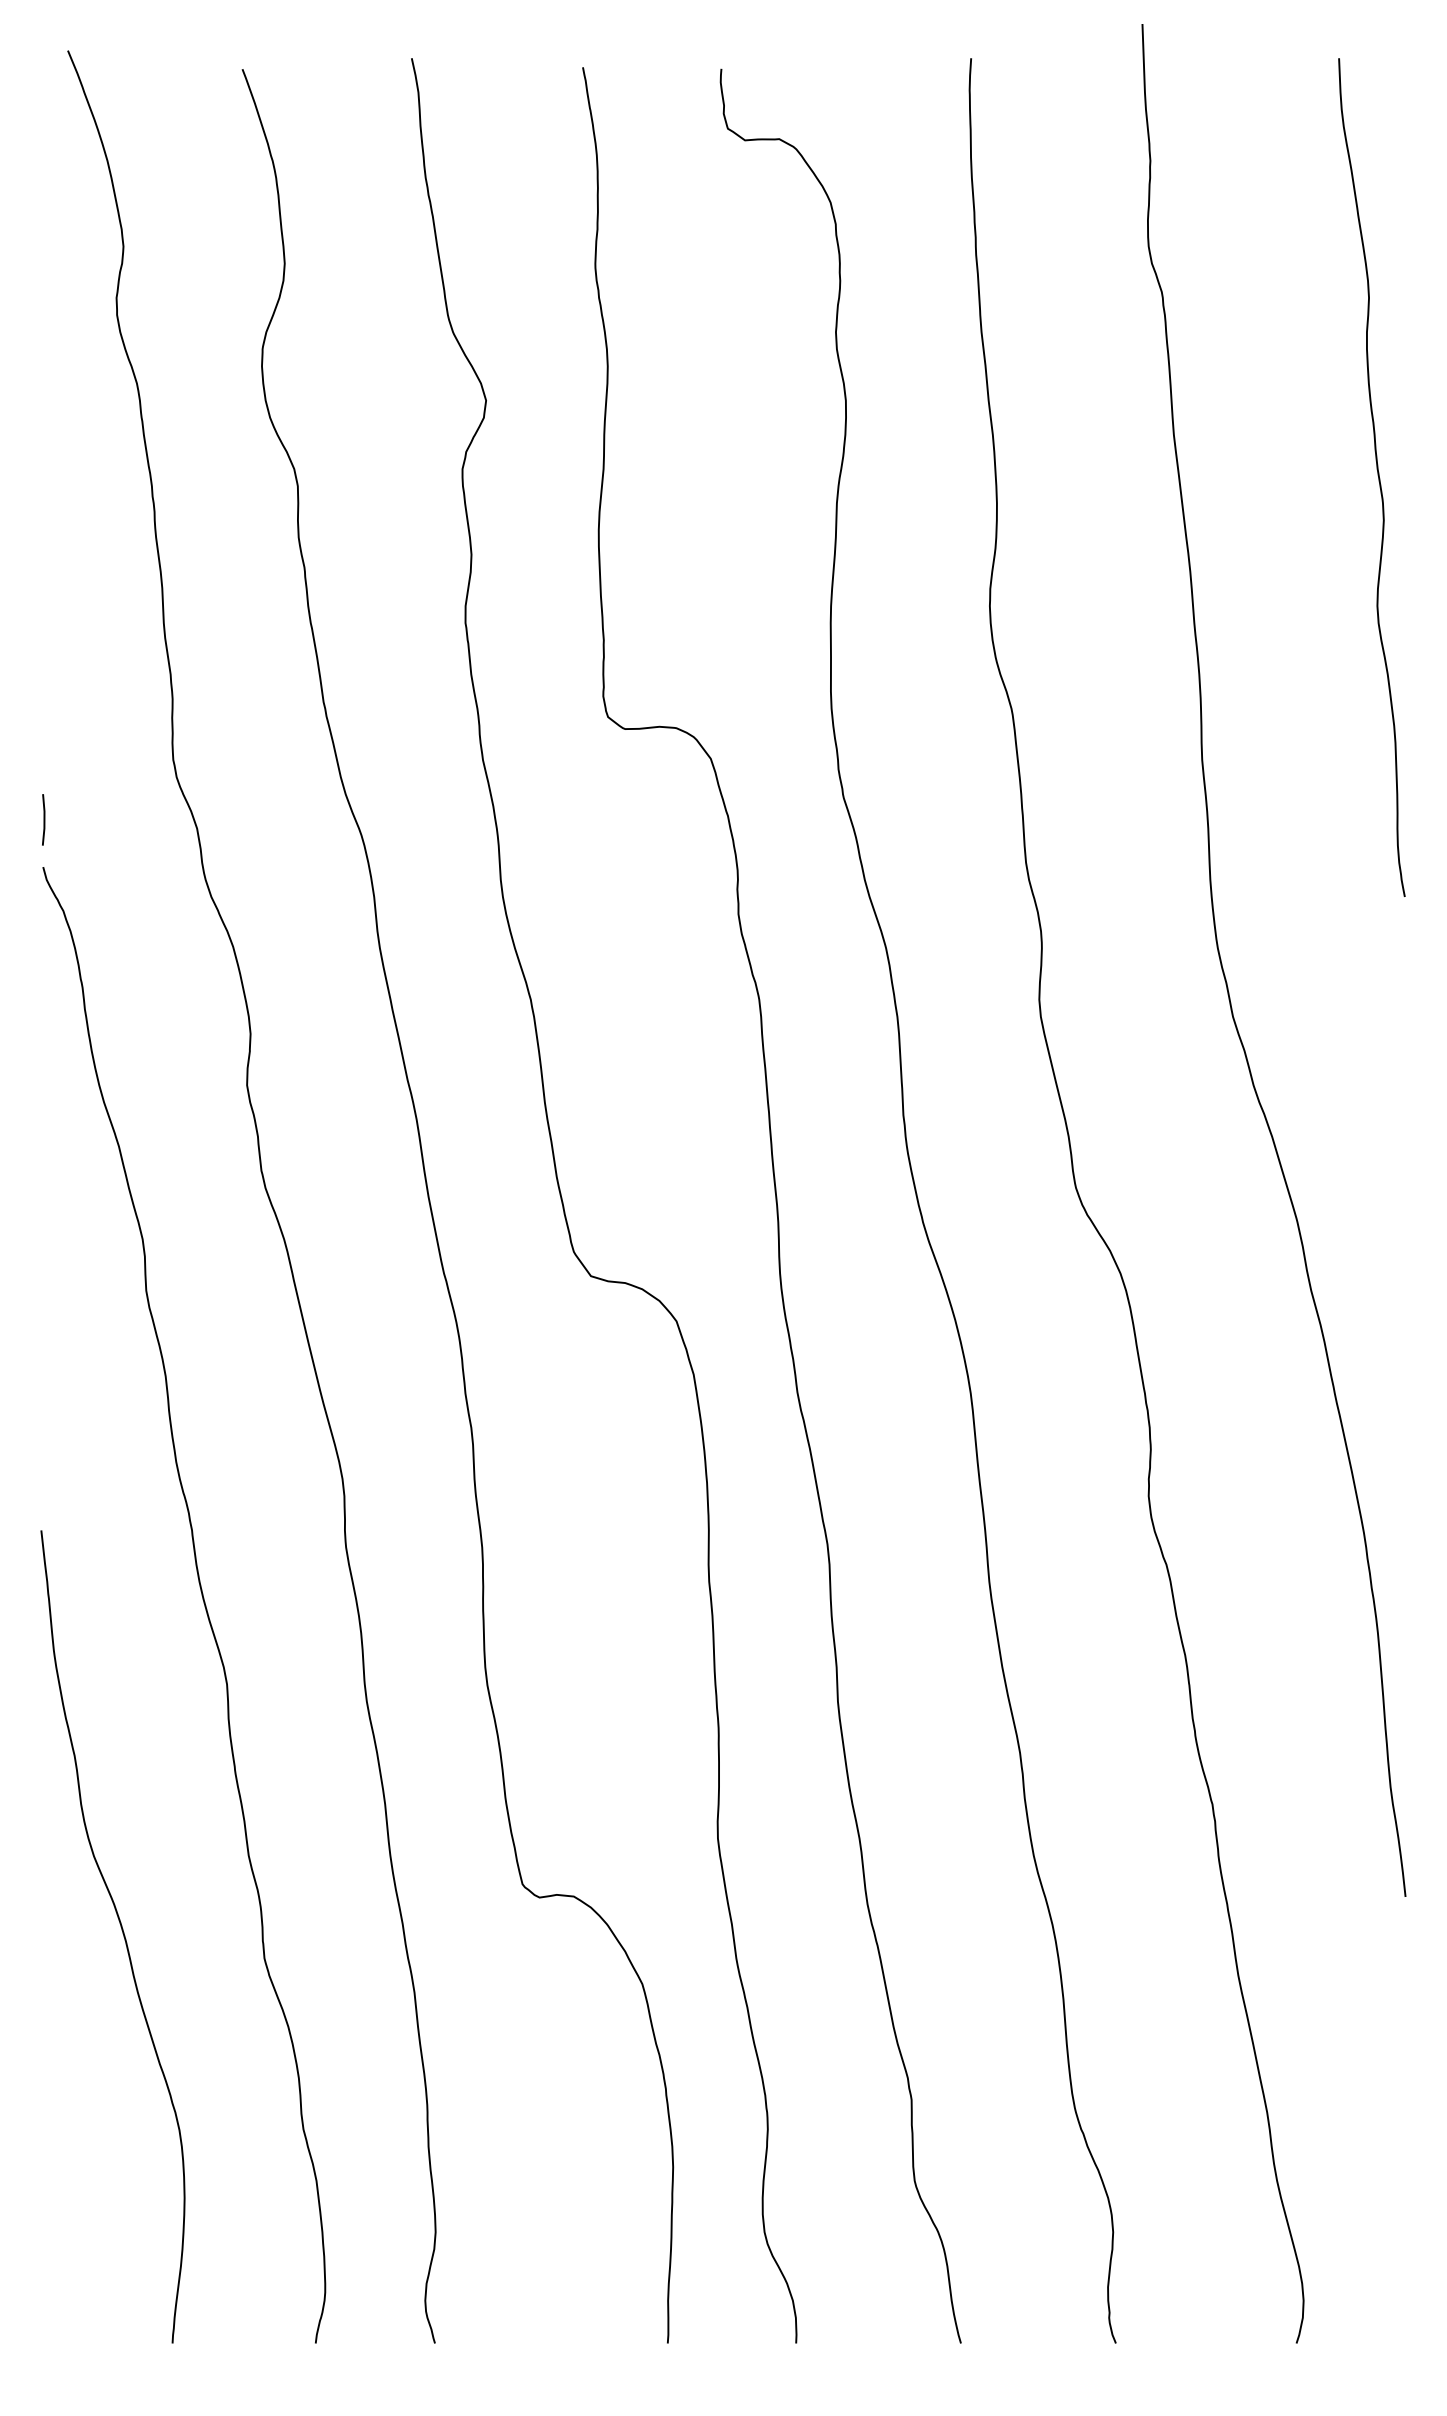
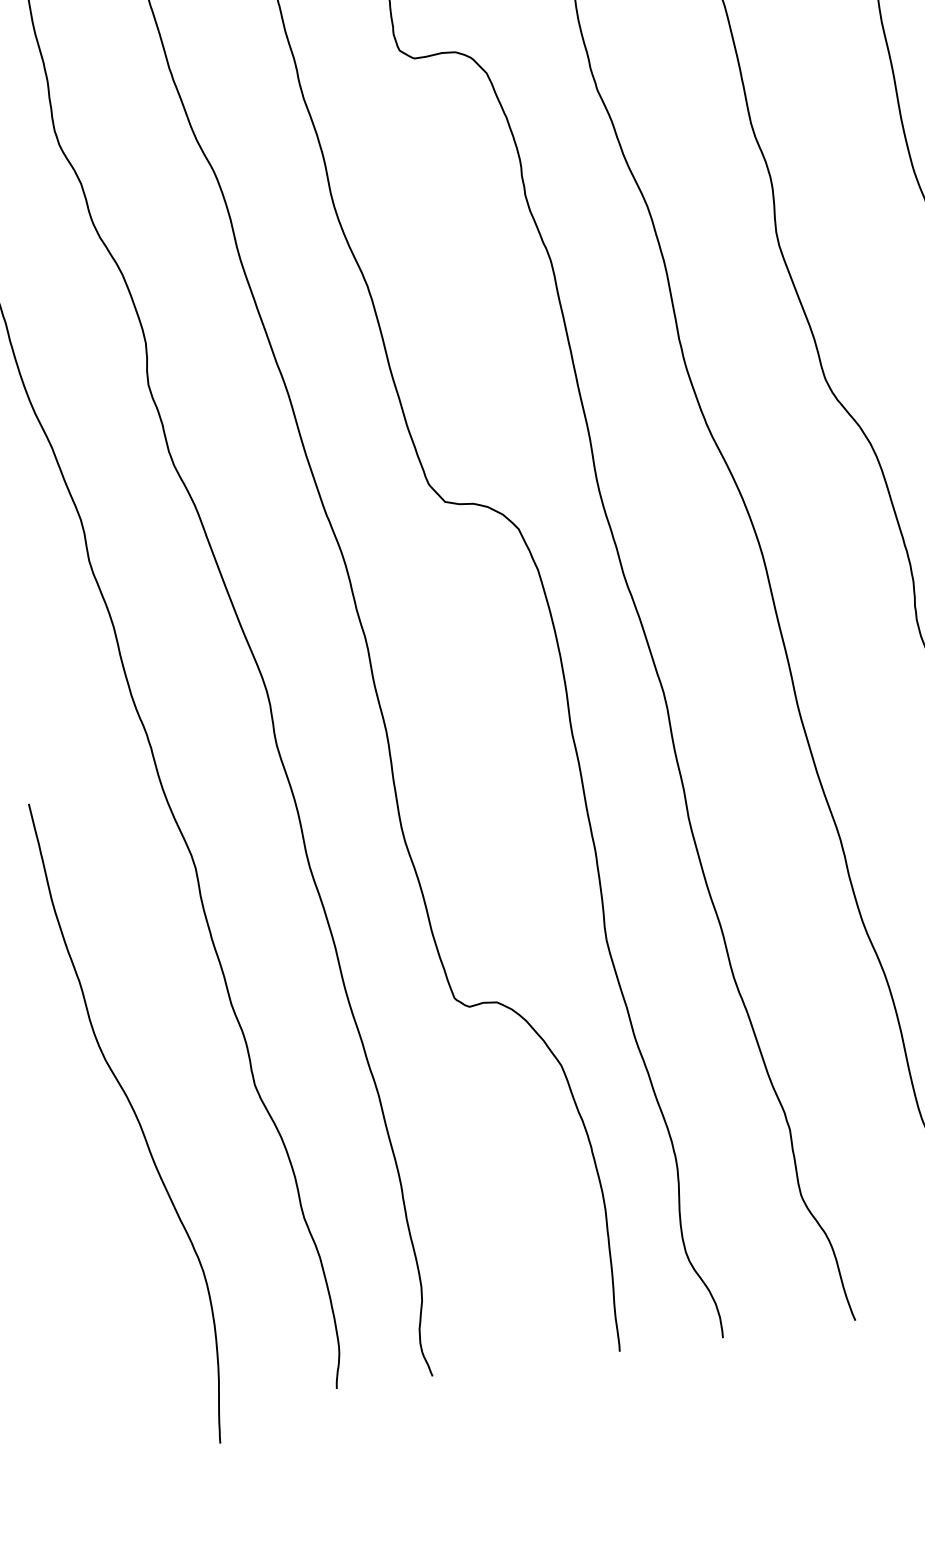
curve: (122, 1933) -> (136, 1119), moved

